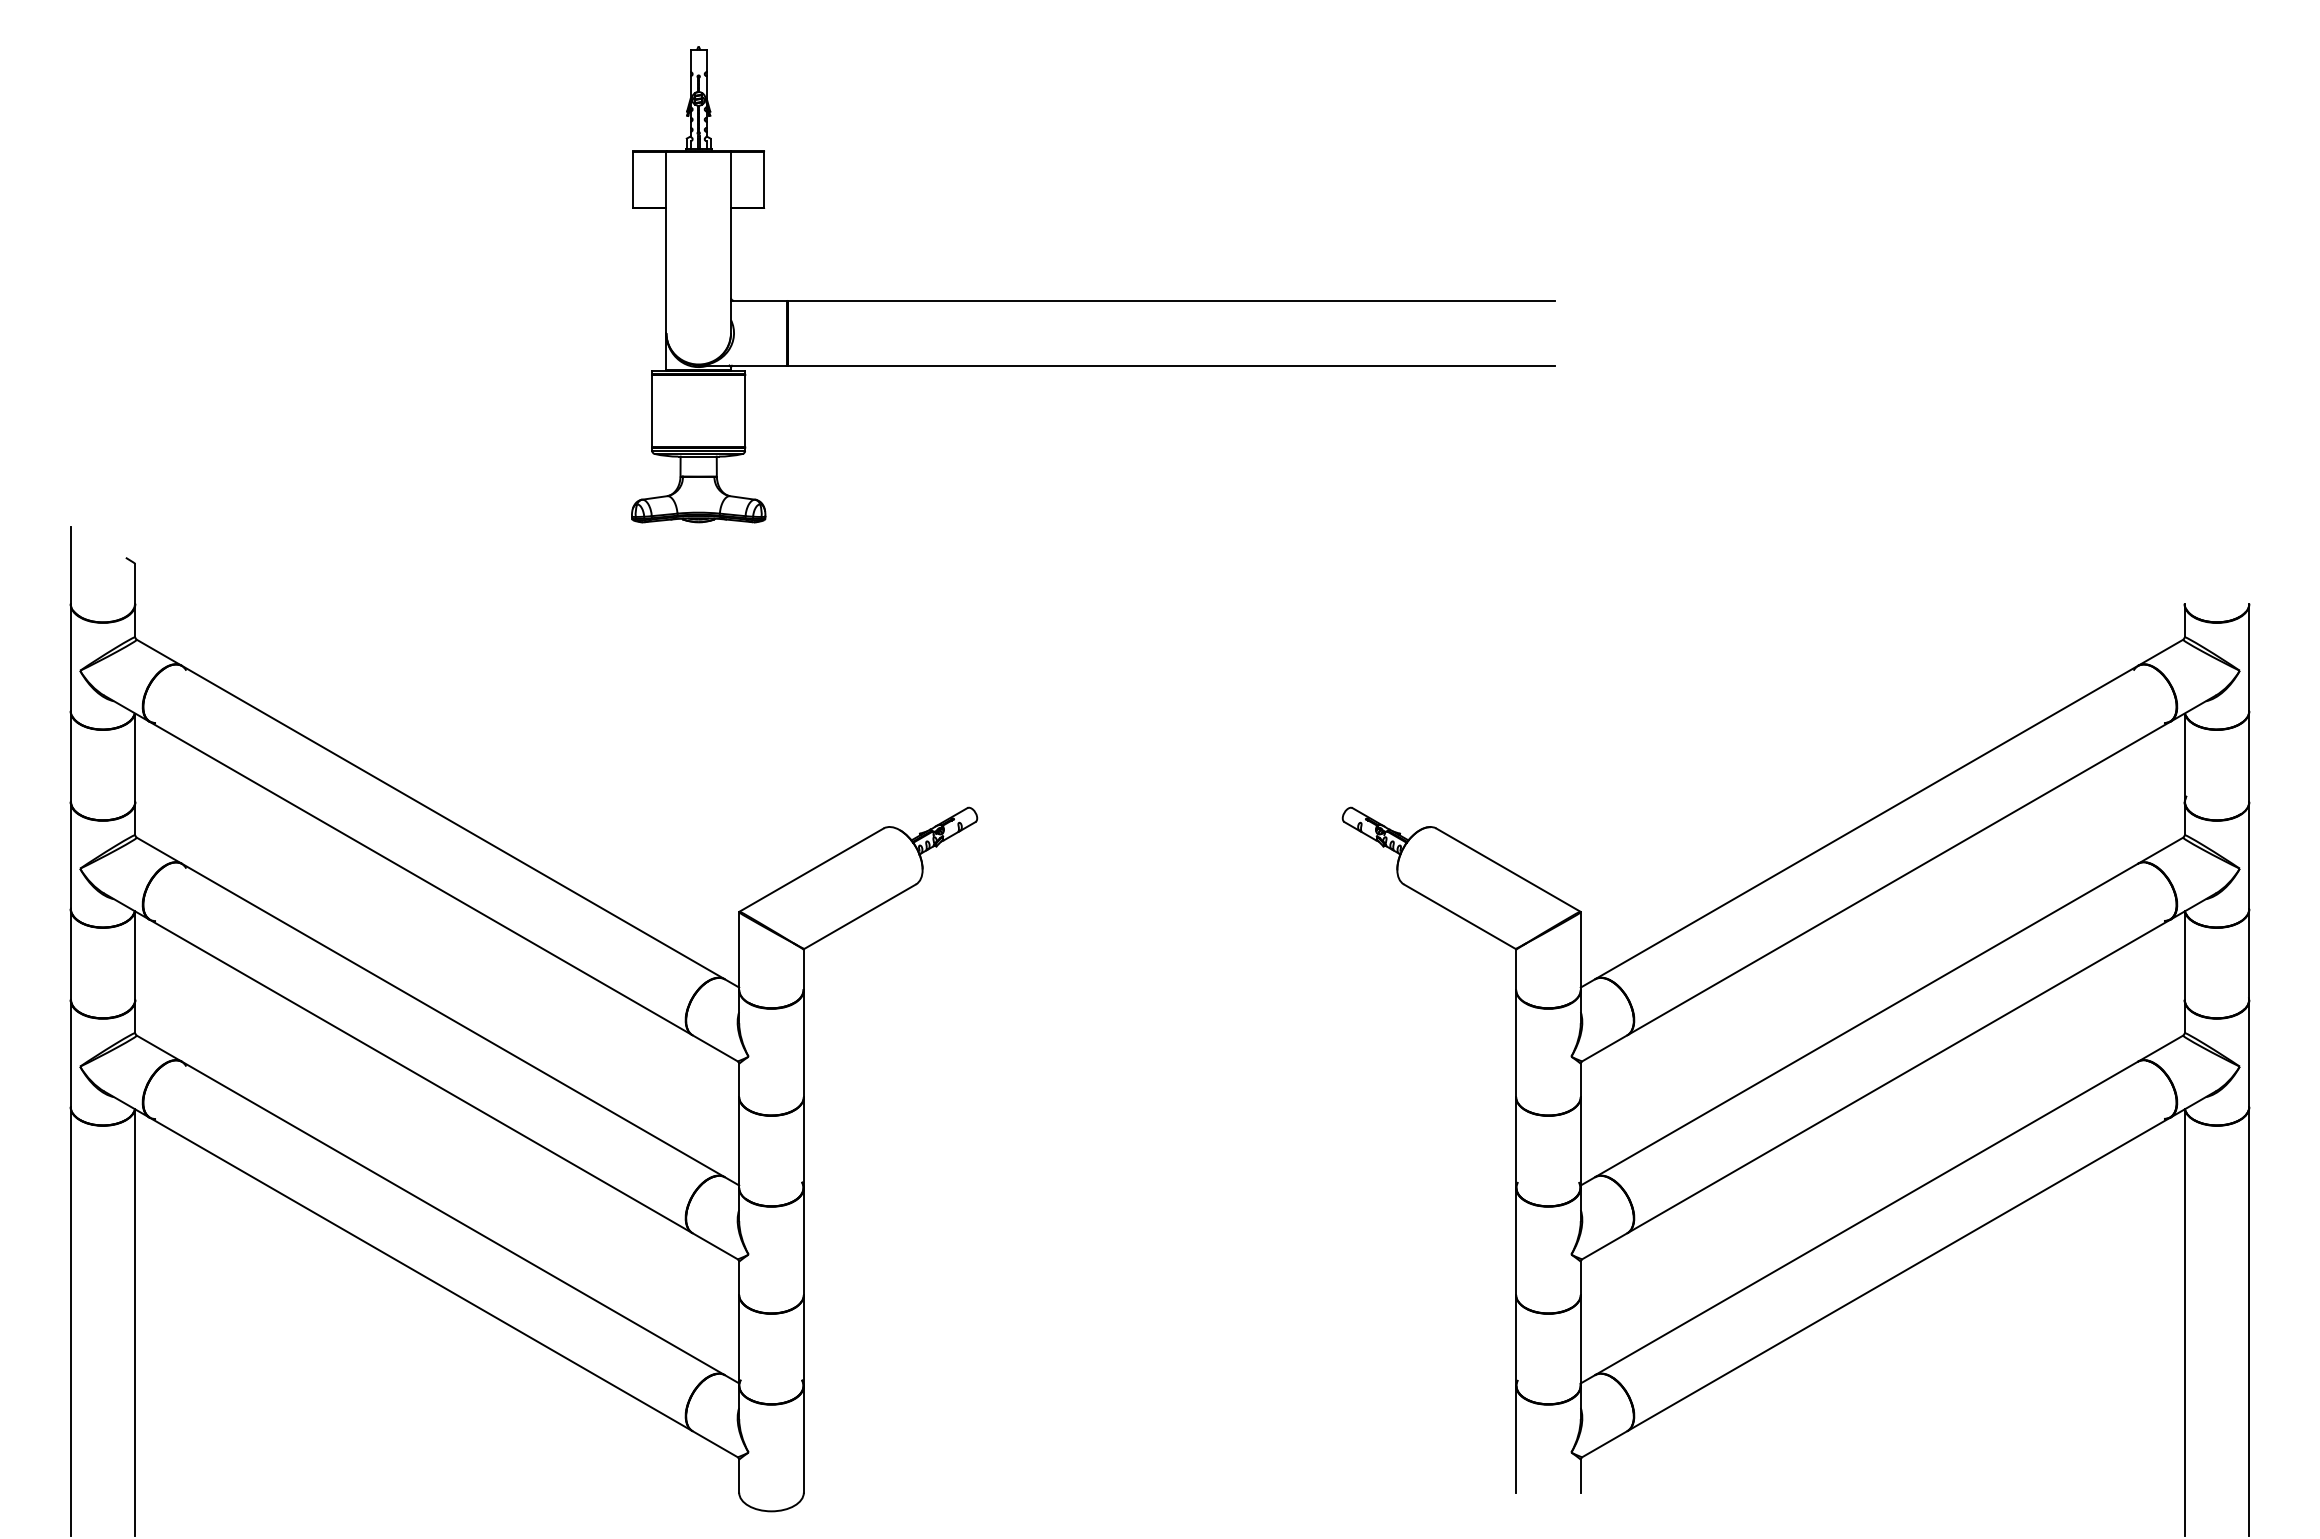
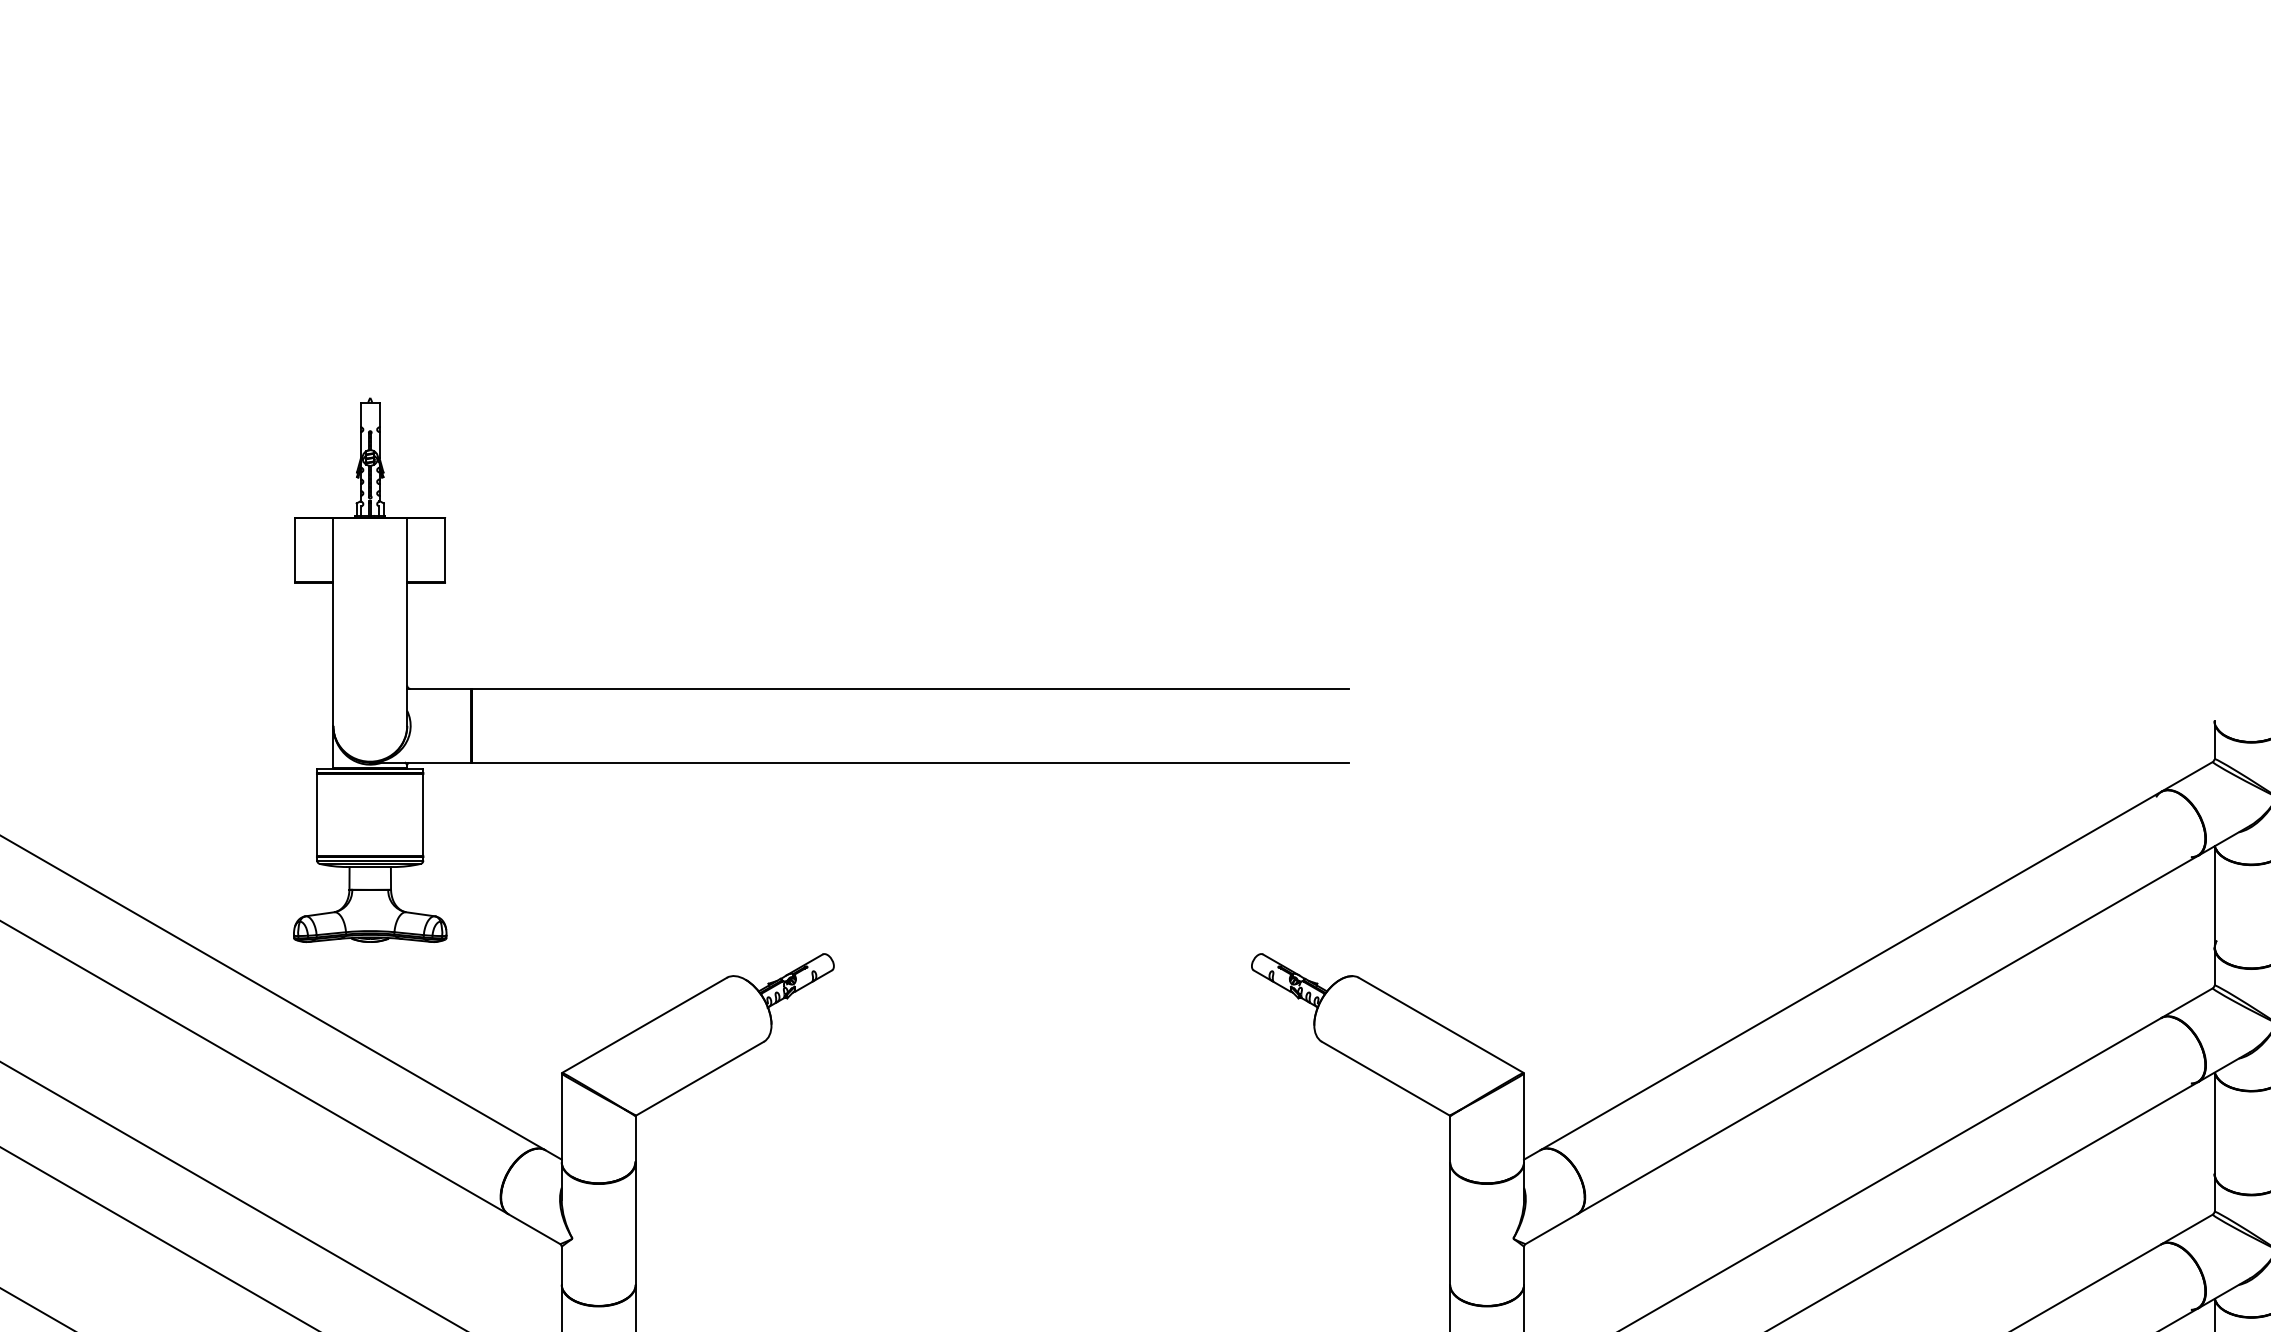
part: (1093, 300) -> (821, 688), moved

